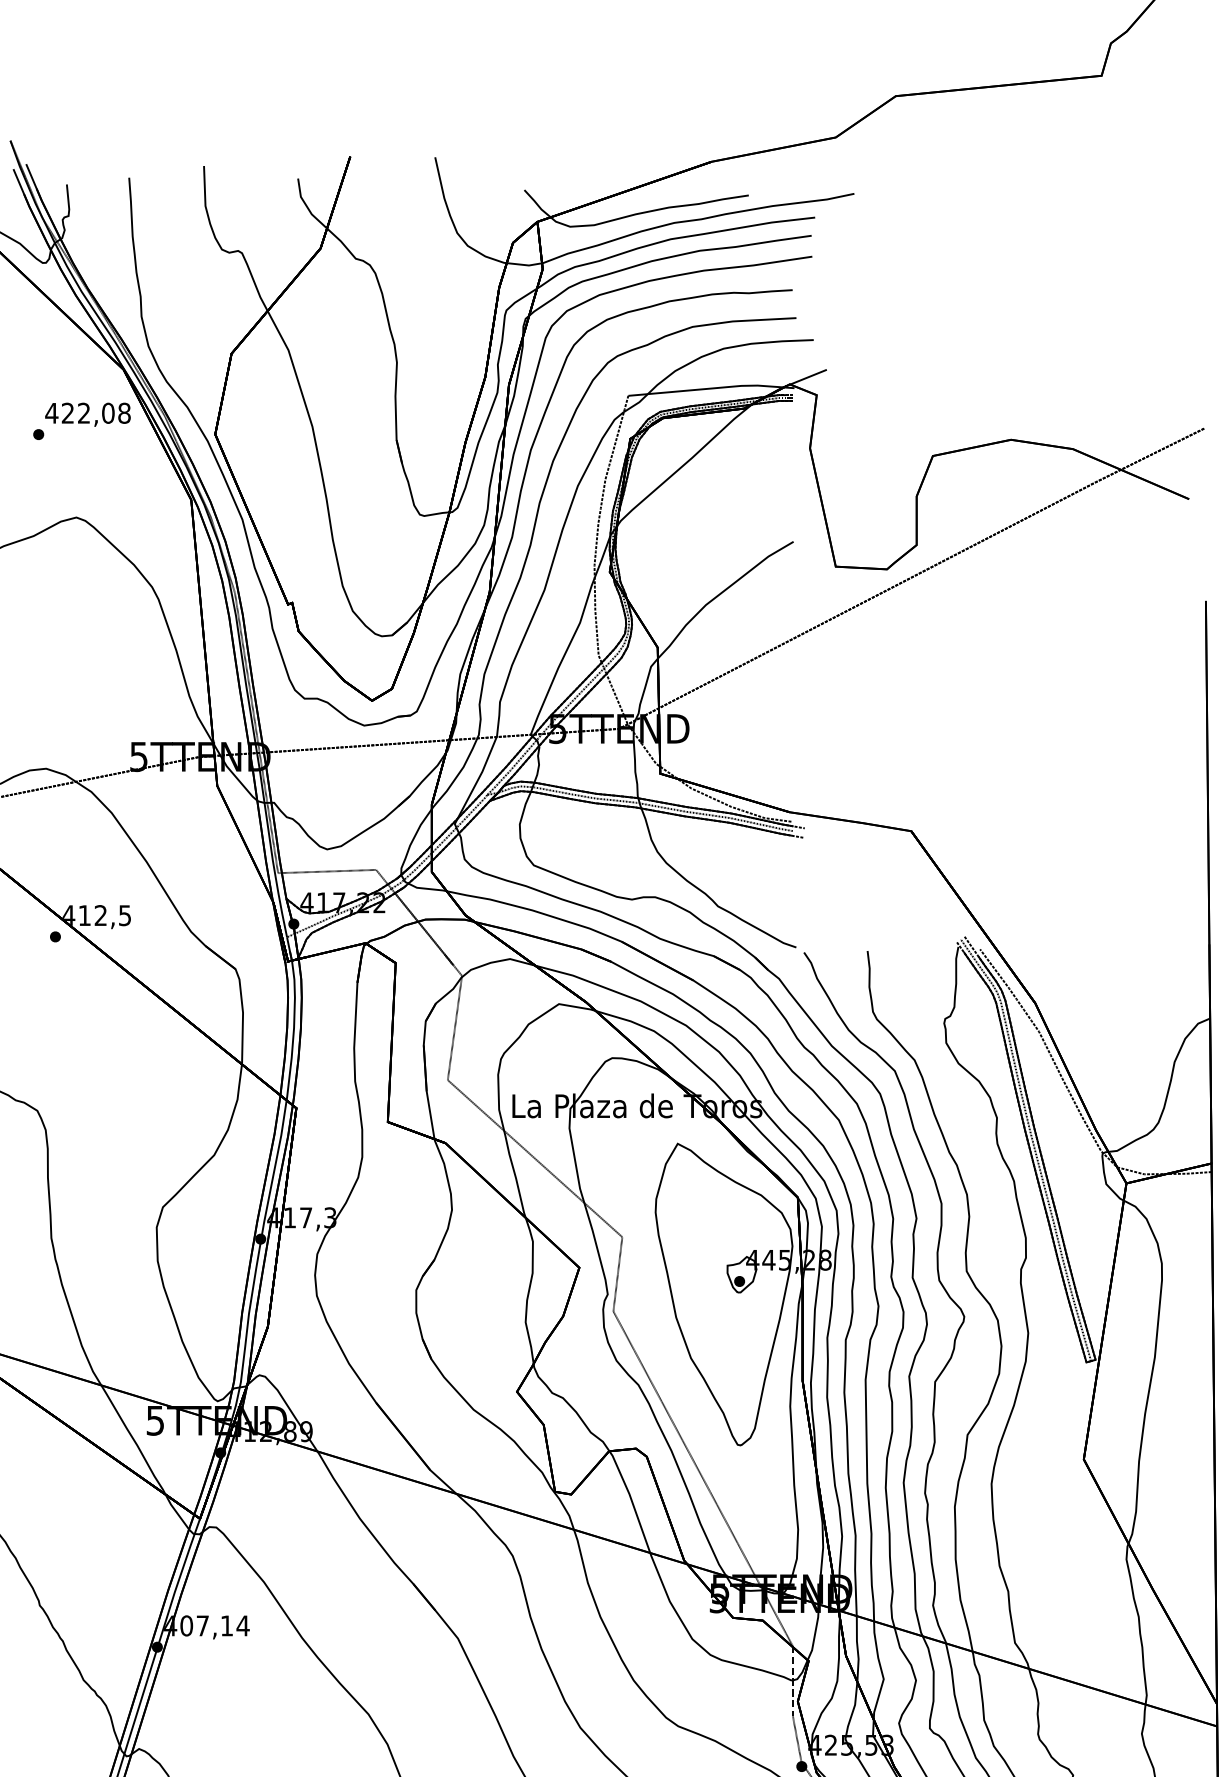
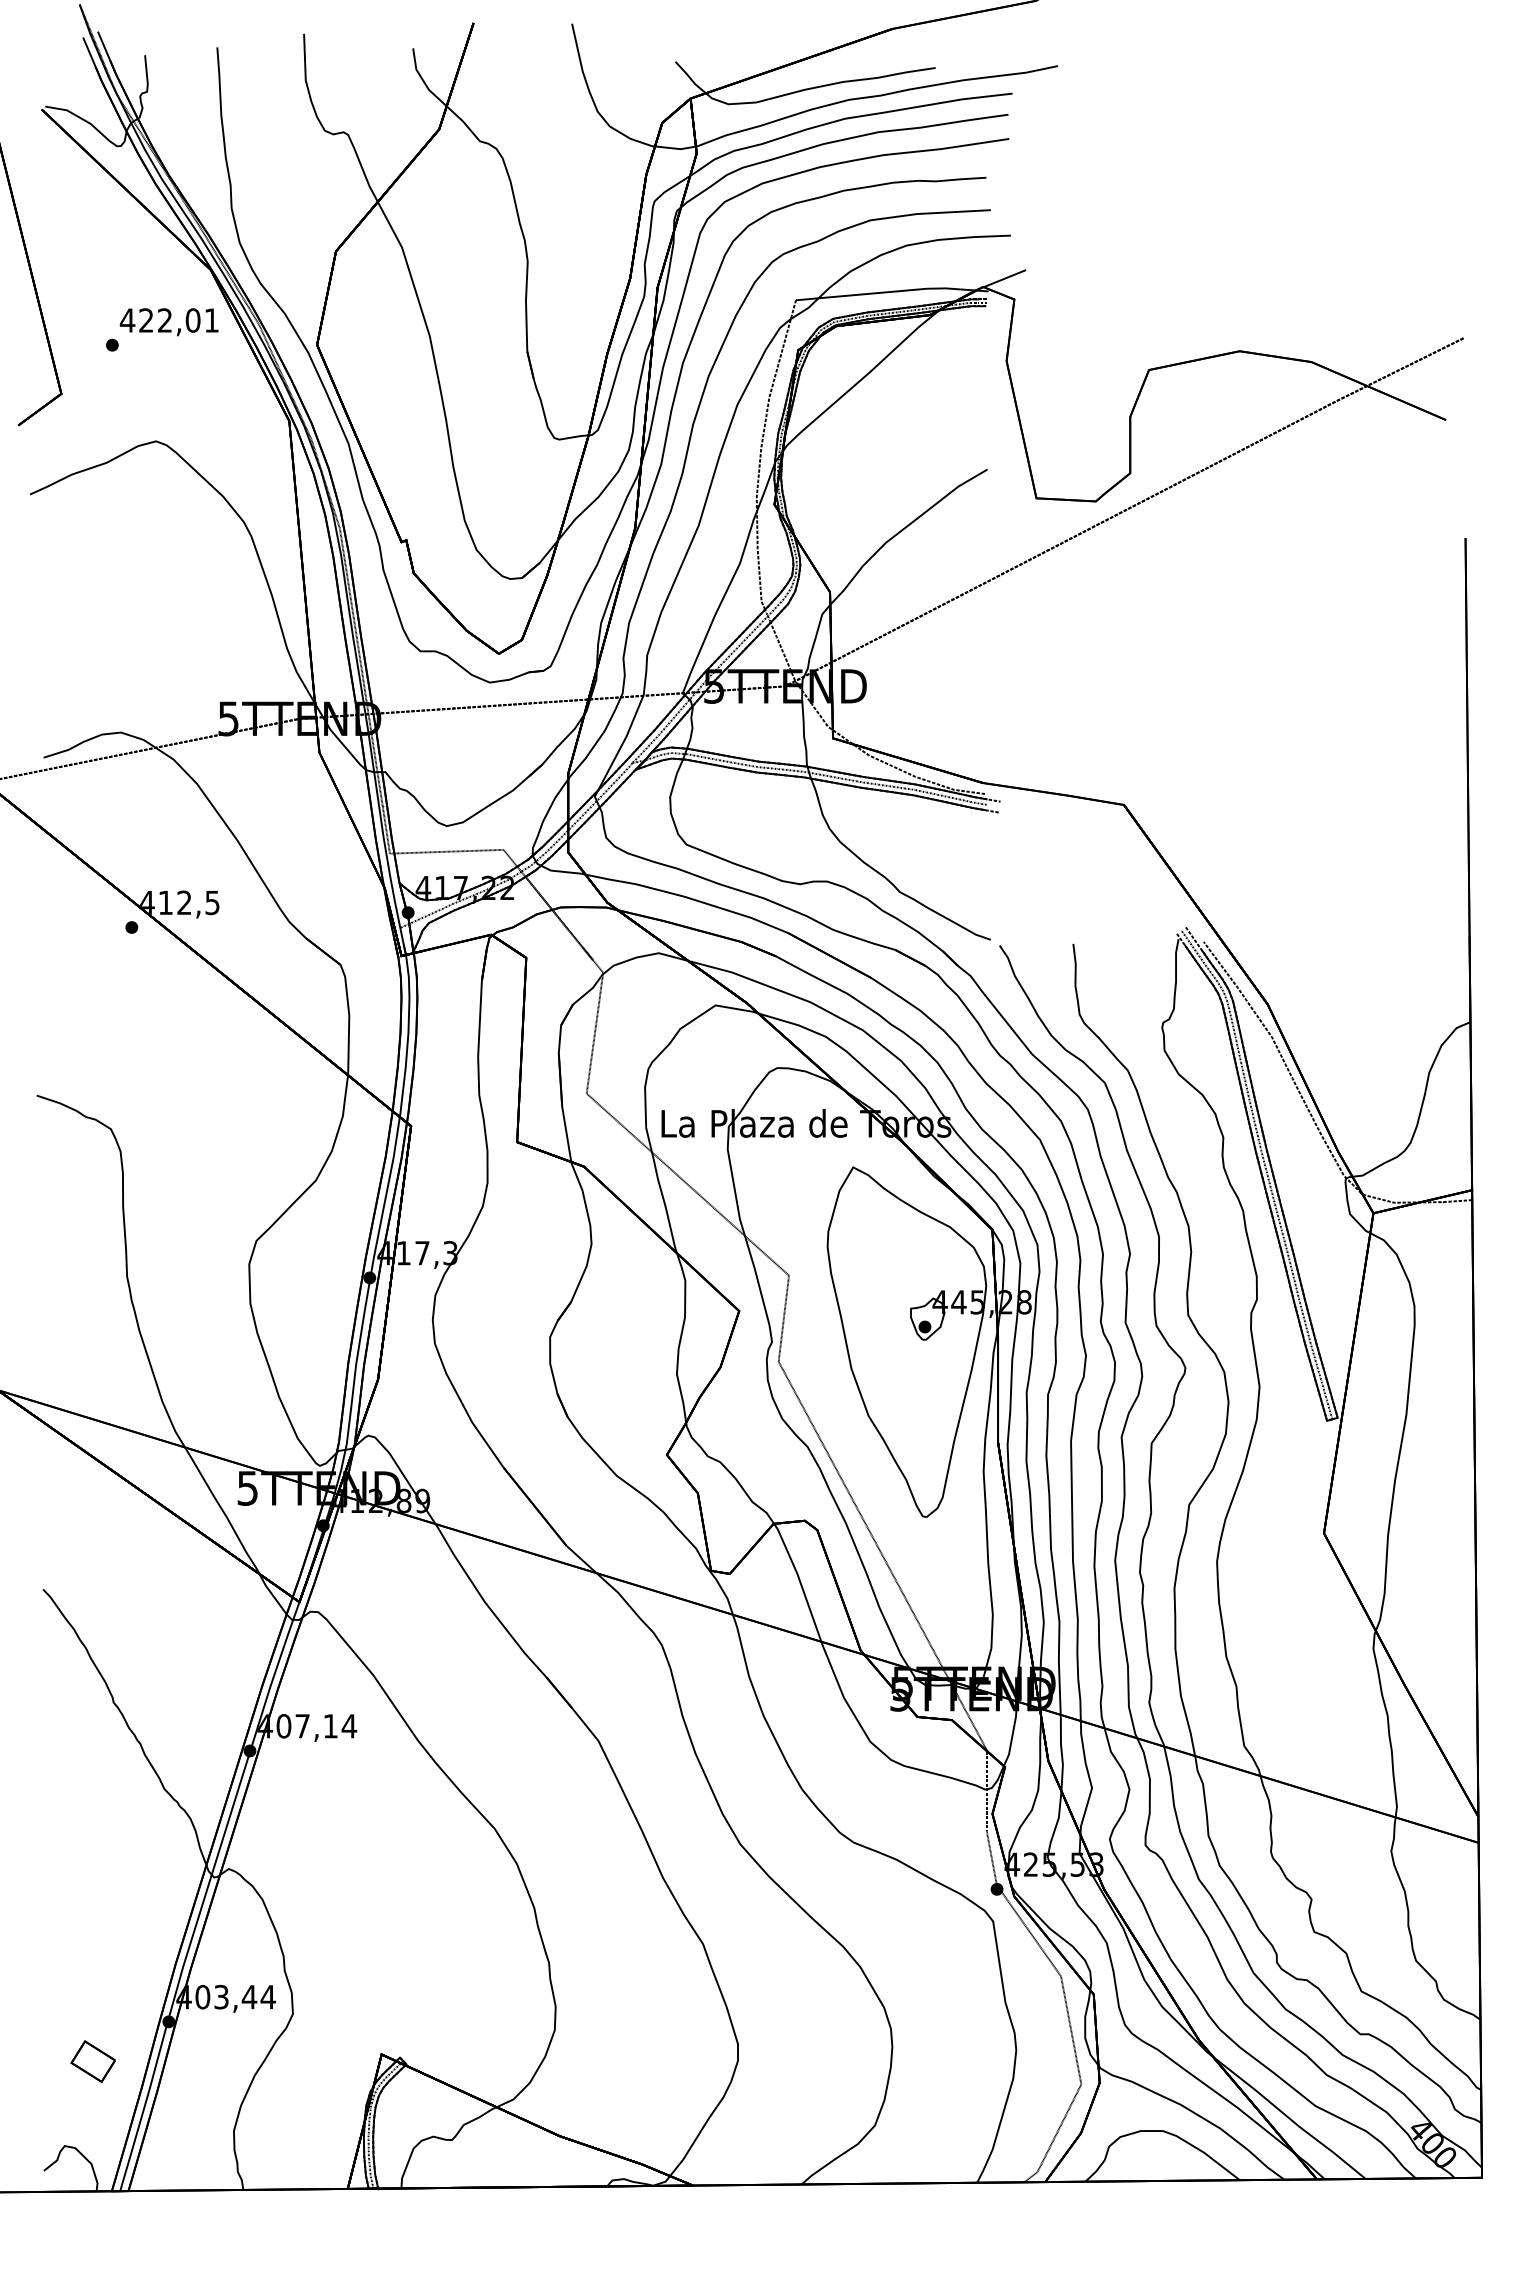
text: (124, 413) -> (211, 320), 422,08 -> 422,01

